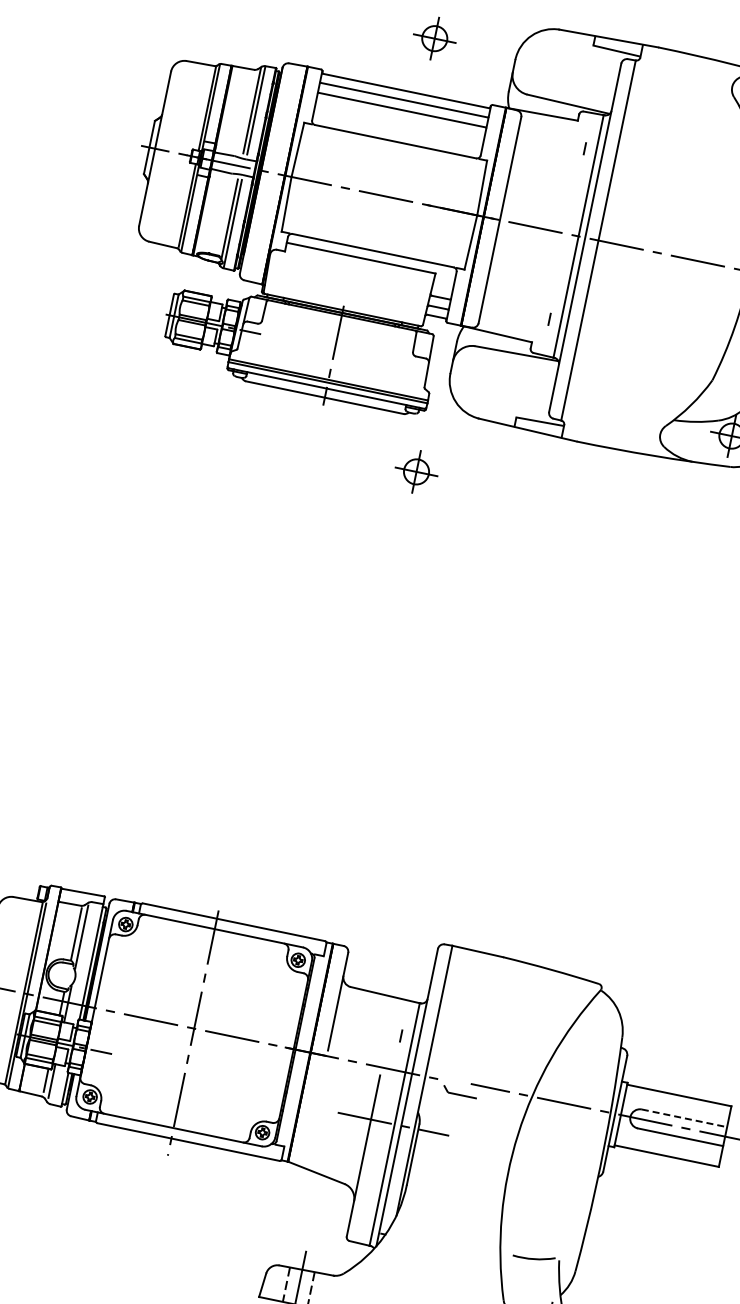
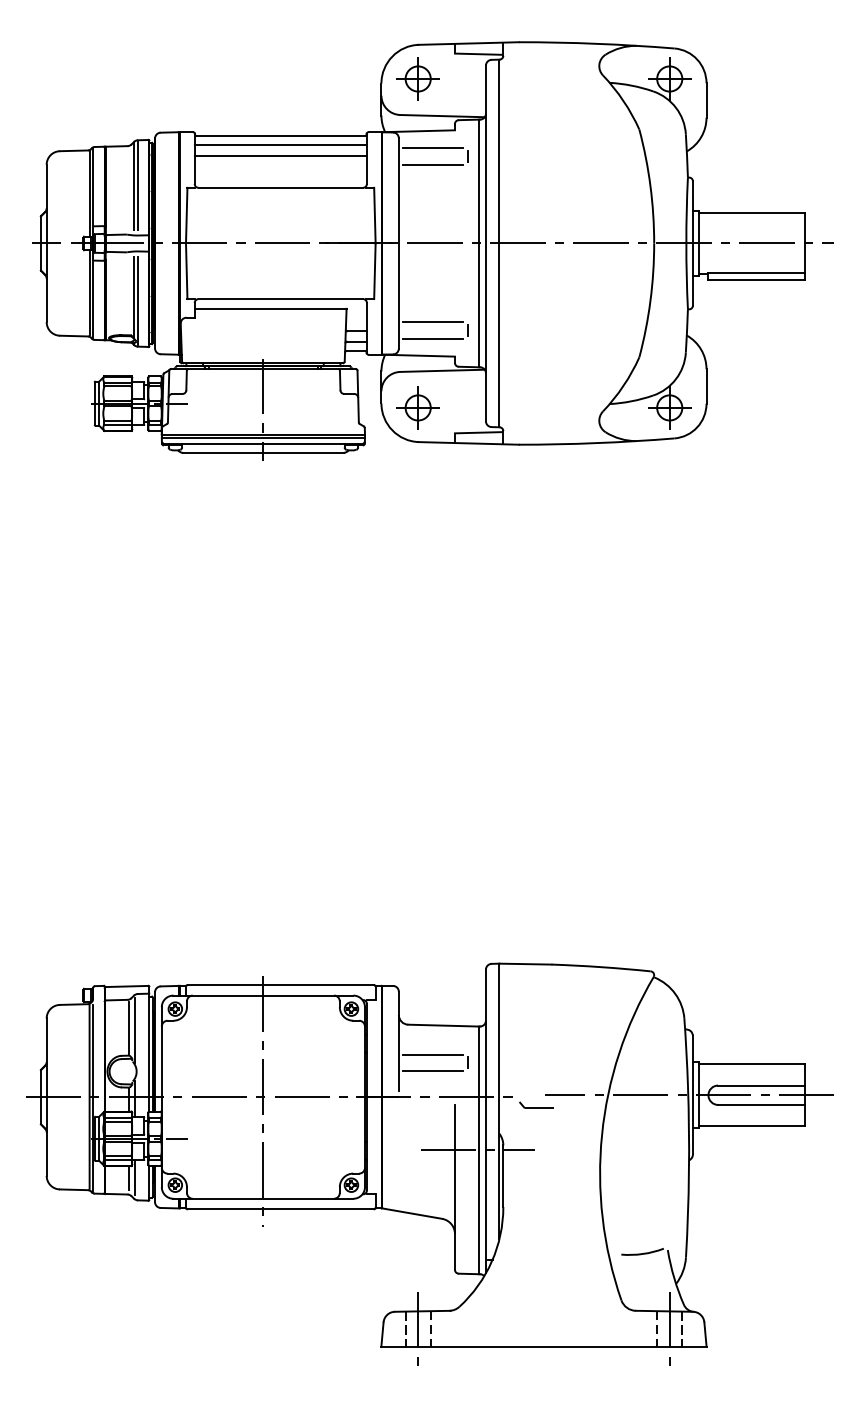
part: (434, 38) -> (417, 78), moved
line: (552, 132) -> (432, 147), added
line: (548, 149) -> (432, 164), added
line: (517, 303) -> (432, 321), added
line: (513, 320) -> (432, 339), added
part: (415, 471) -> (417, 407), moved
line: (368, 1021) -> (432, 1054), added
line: (365, 1037) -> (432, 1071), added
line: (684, 1118) -> (761, 1085), dashed -> solid

